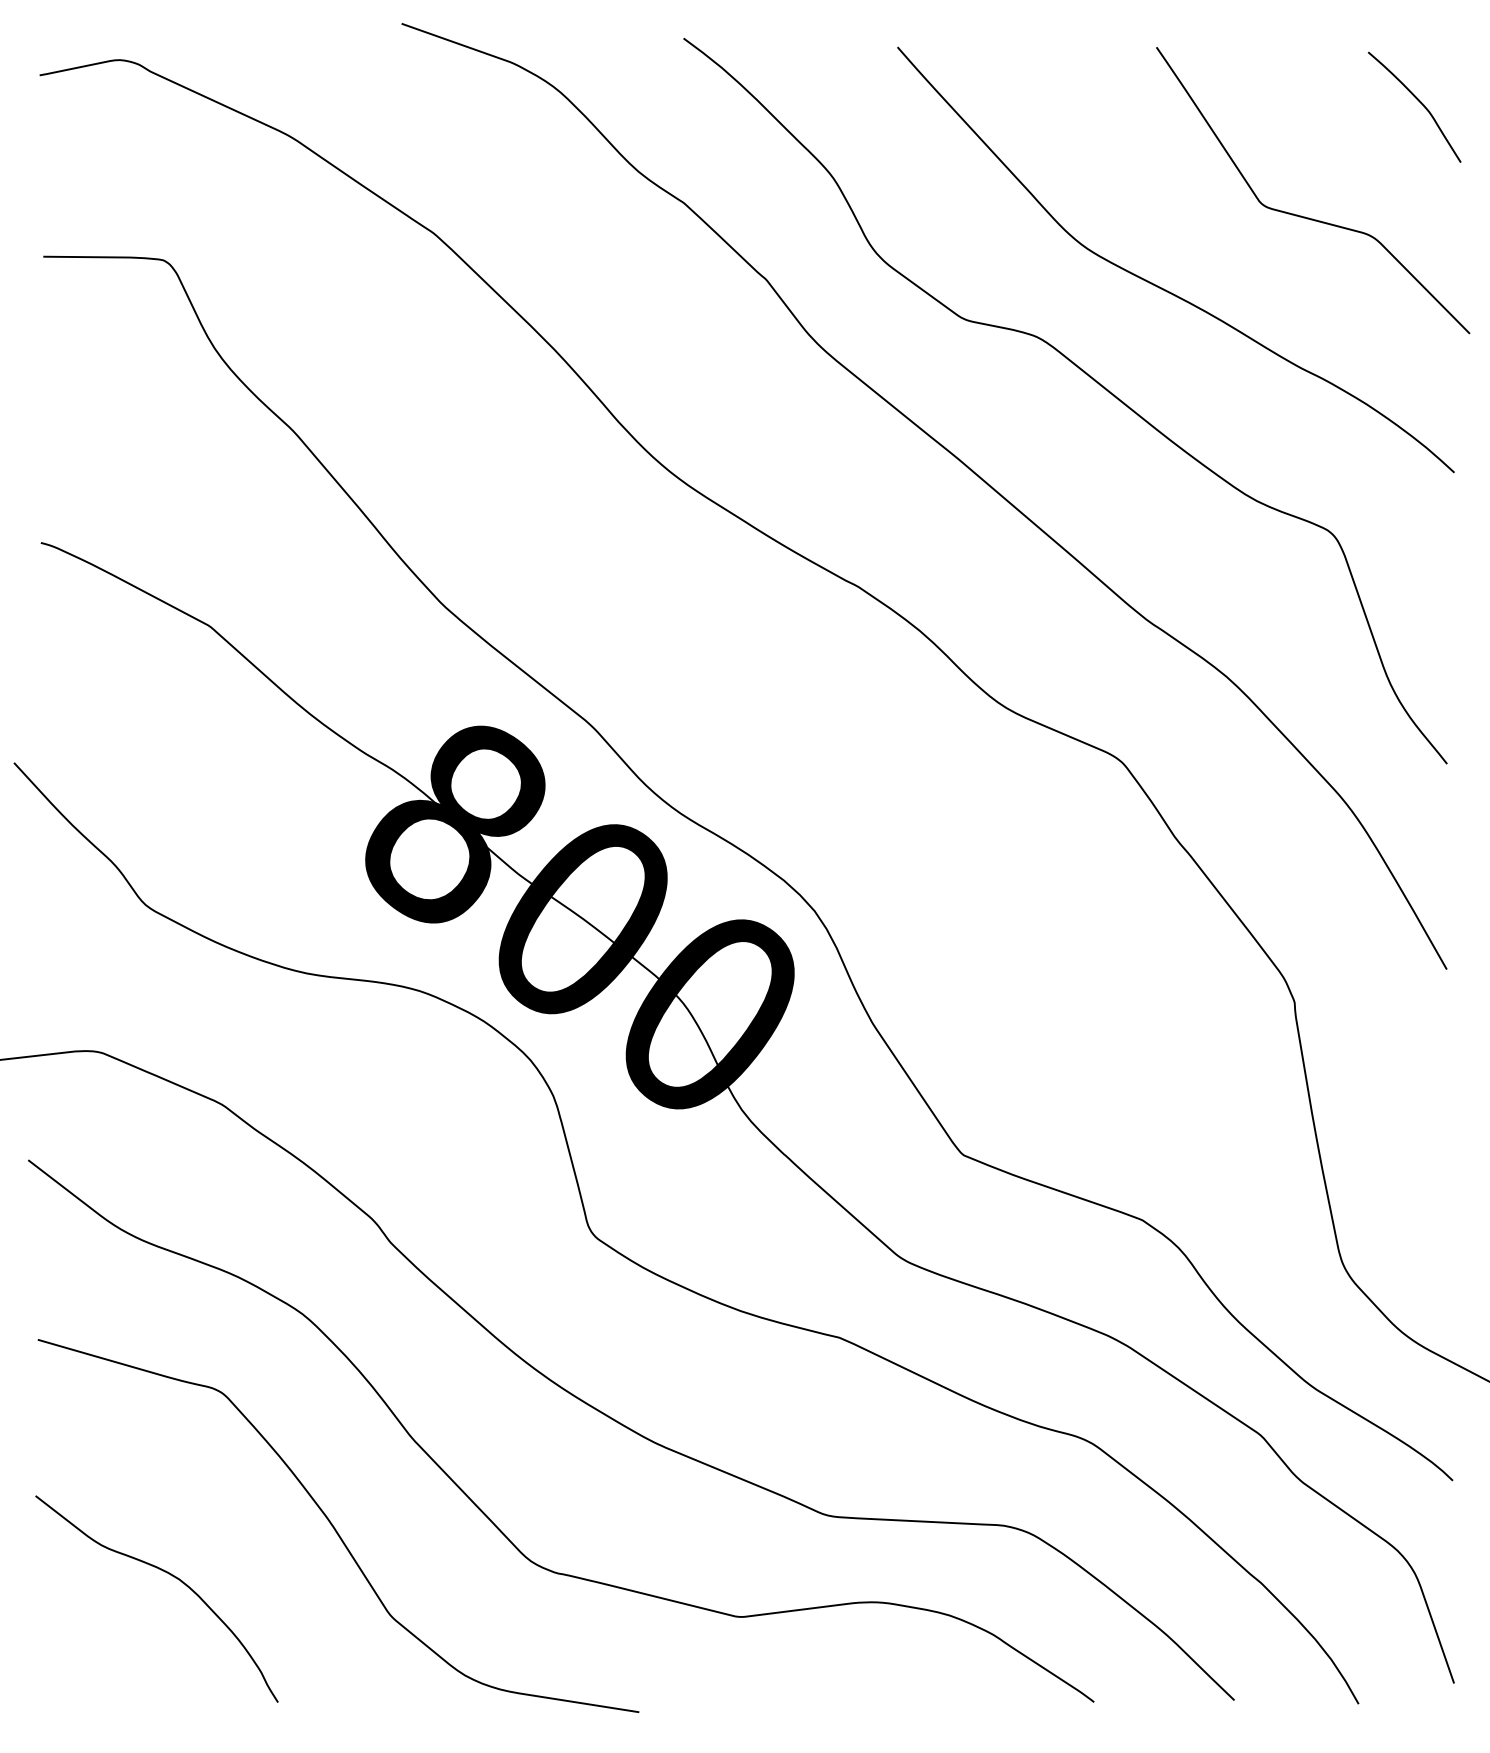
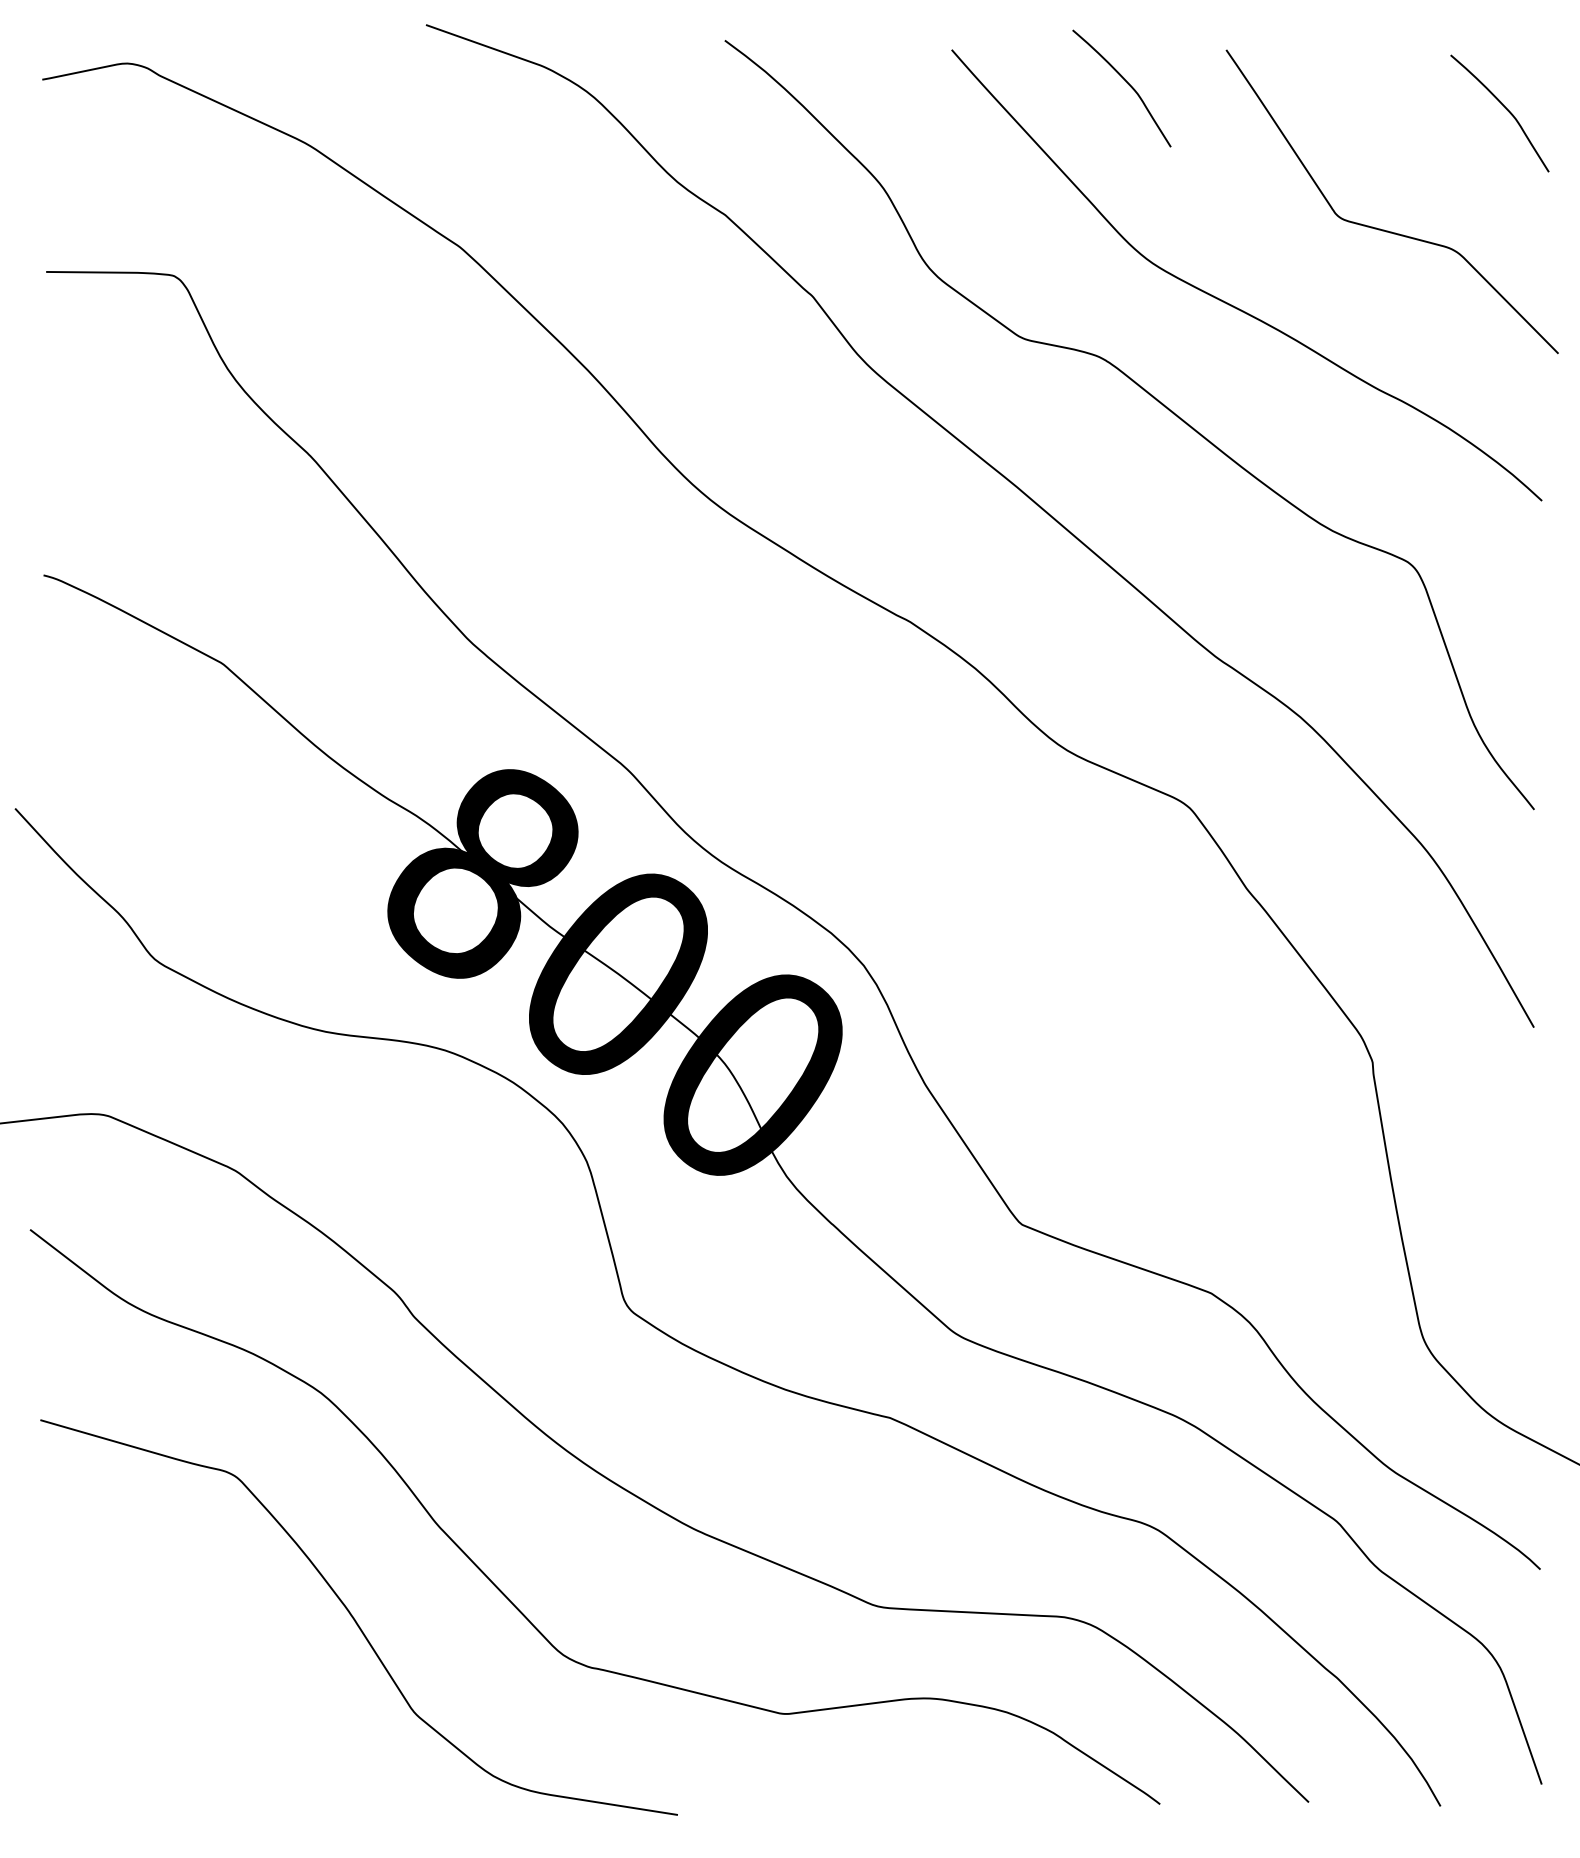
curve: (1064, 80) -> (1128, 85), added
curve: (172, 1576) -> (183, 1671), removed

